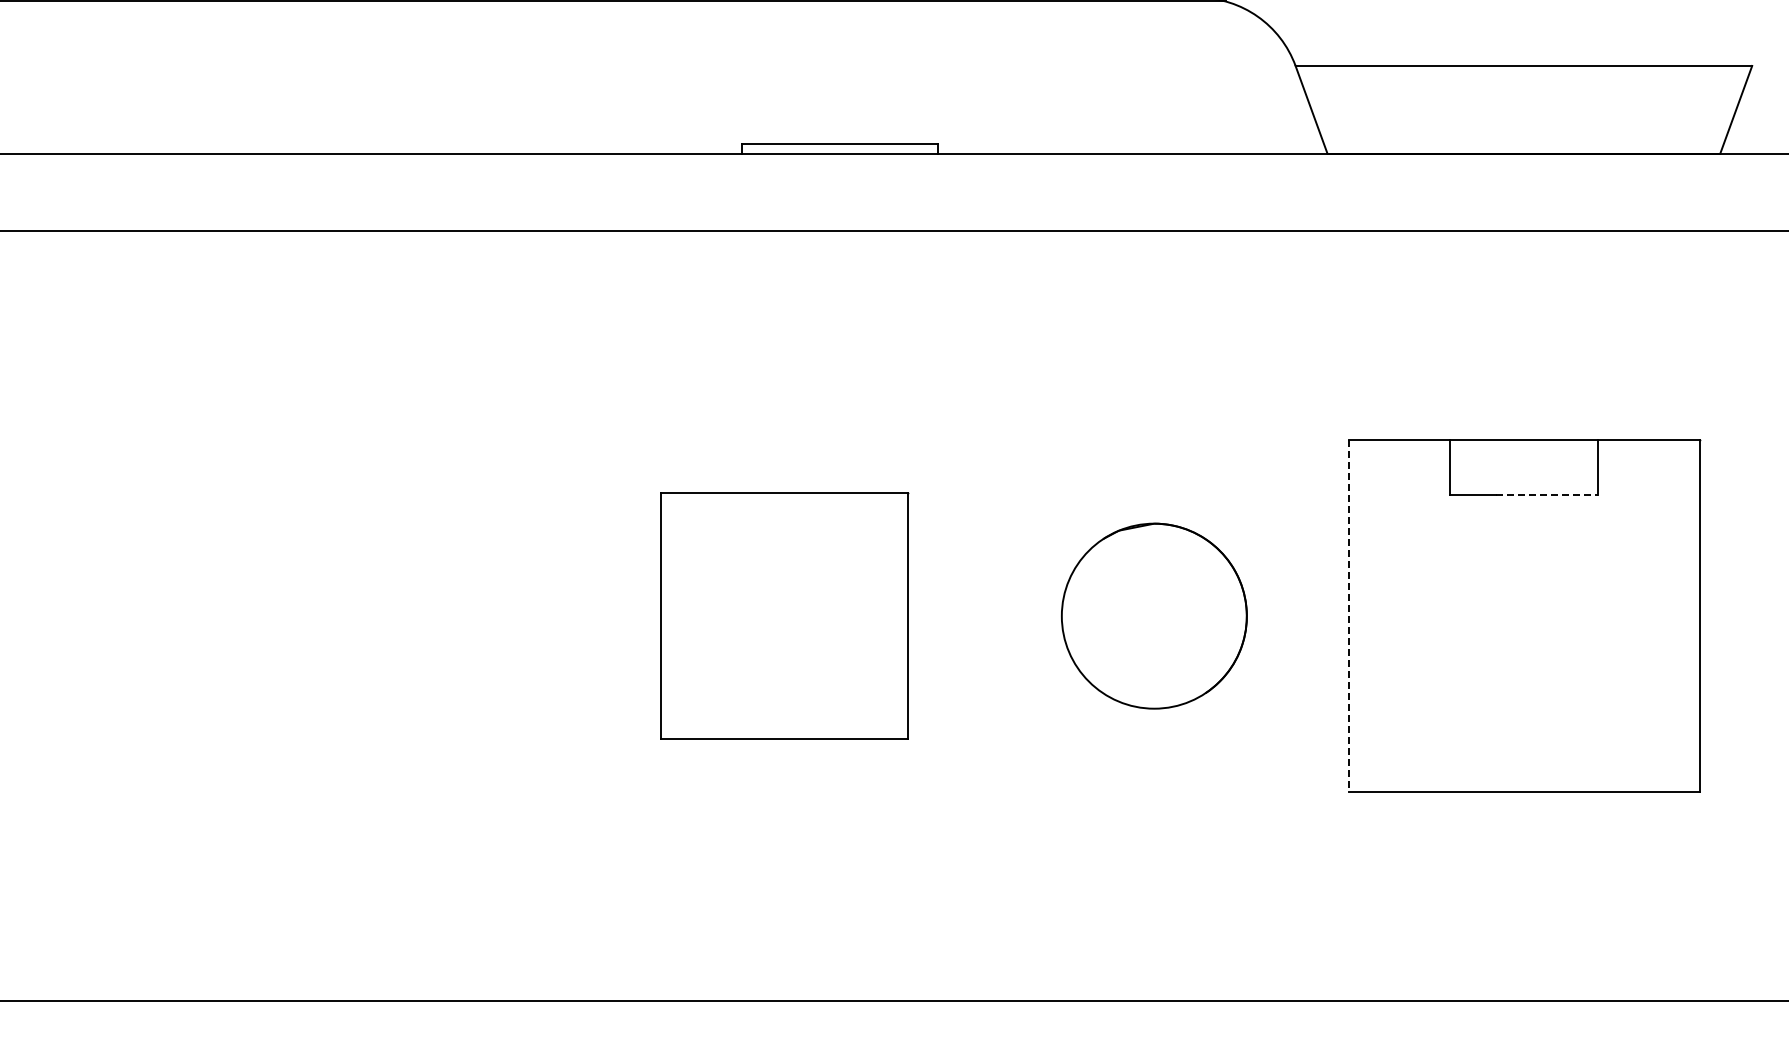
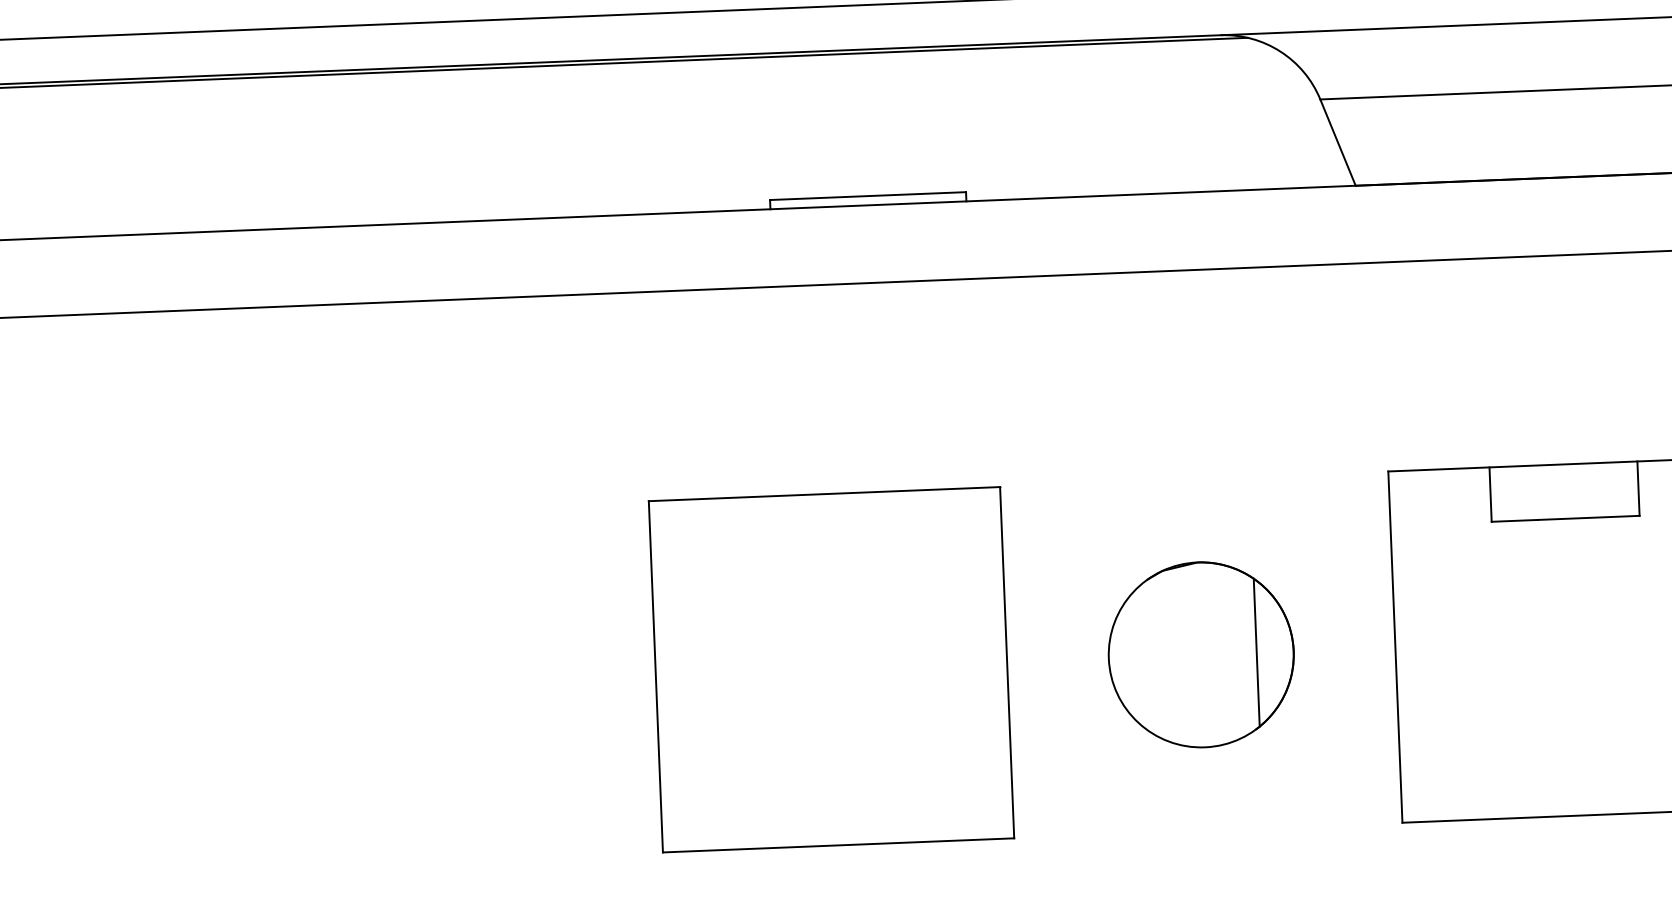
line: (1547, 494) -> (1589, 517), dashed -> solid
part: (784, 615) -> (831, 669), size x1.43
line: (1209, 616) -> (1256, 652), added
line: (1348, 616) -> (1395, 647), dashed -> solid

